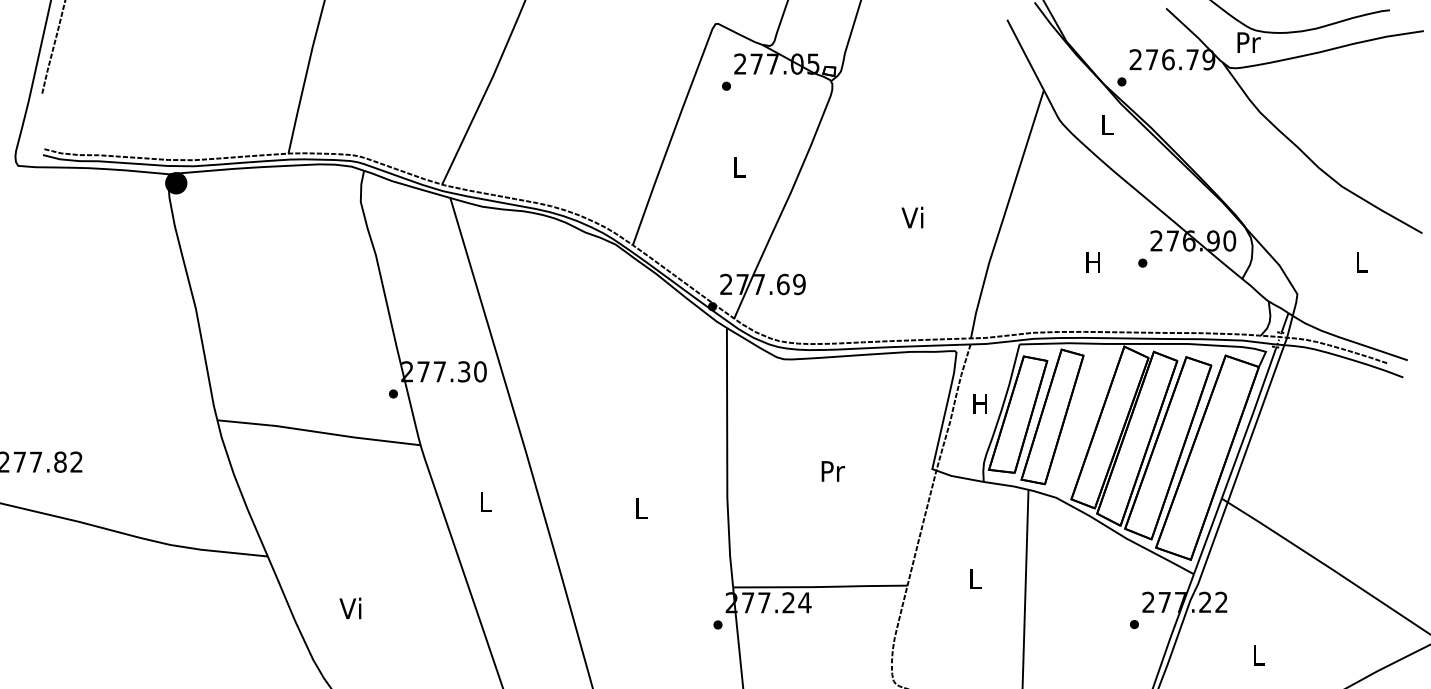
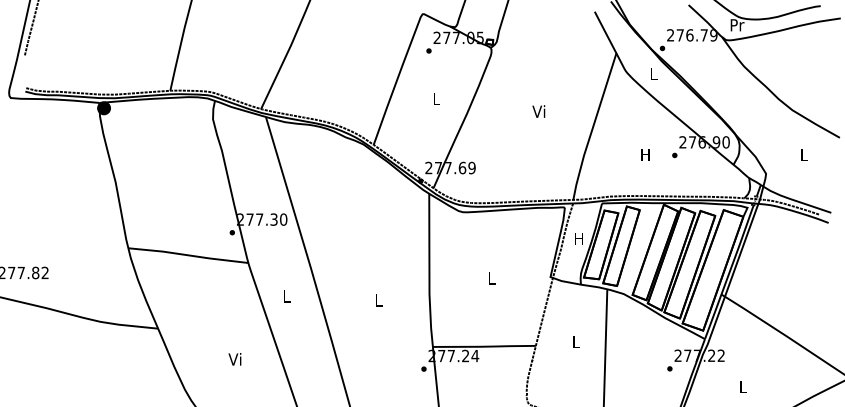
text: (911, 217) -> (538, 111), moved
text: (832, 471) -> (491, 278), Pr -> L
text: (349, 608) -> (234, 359), moved

